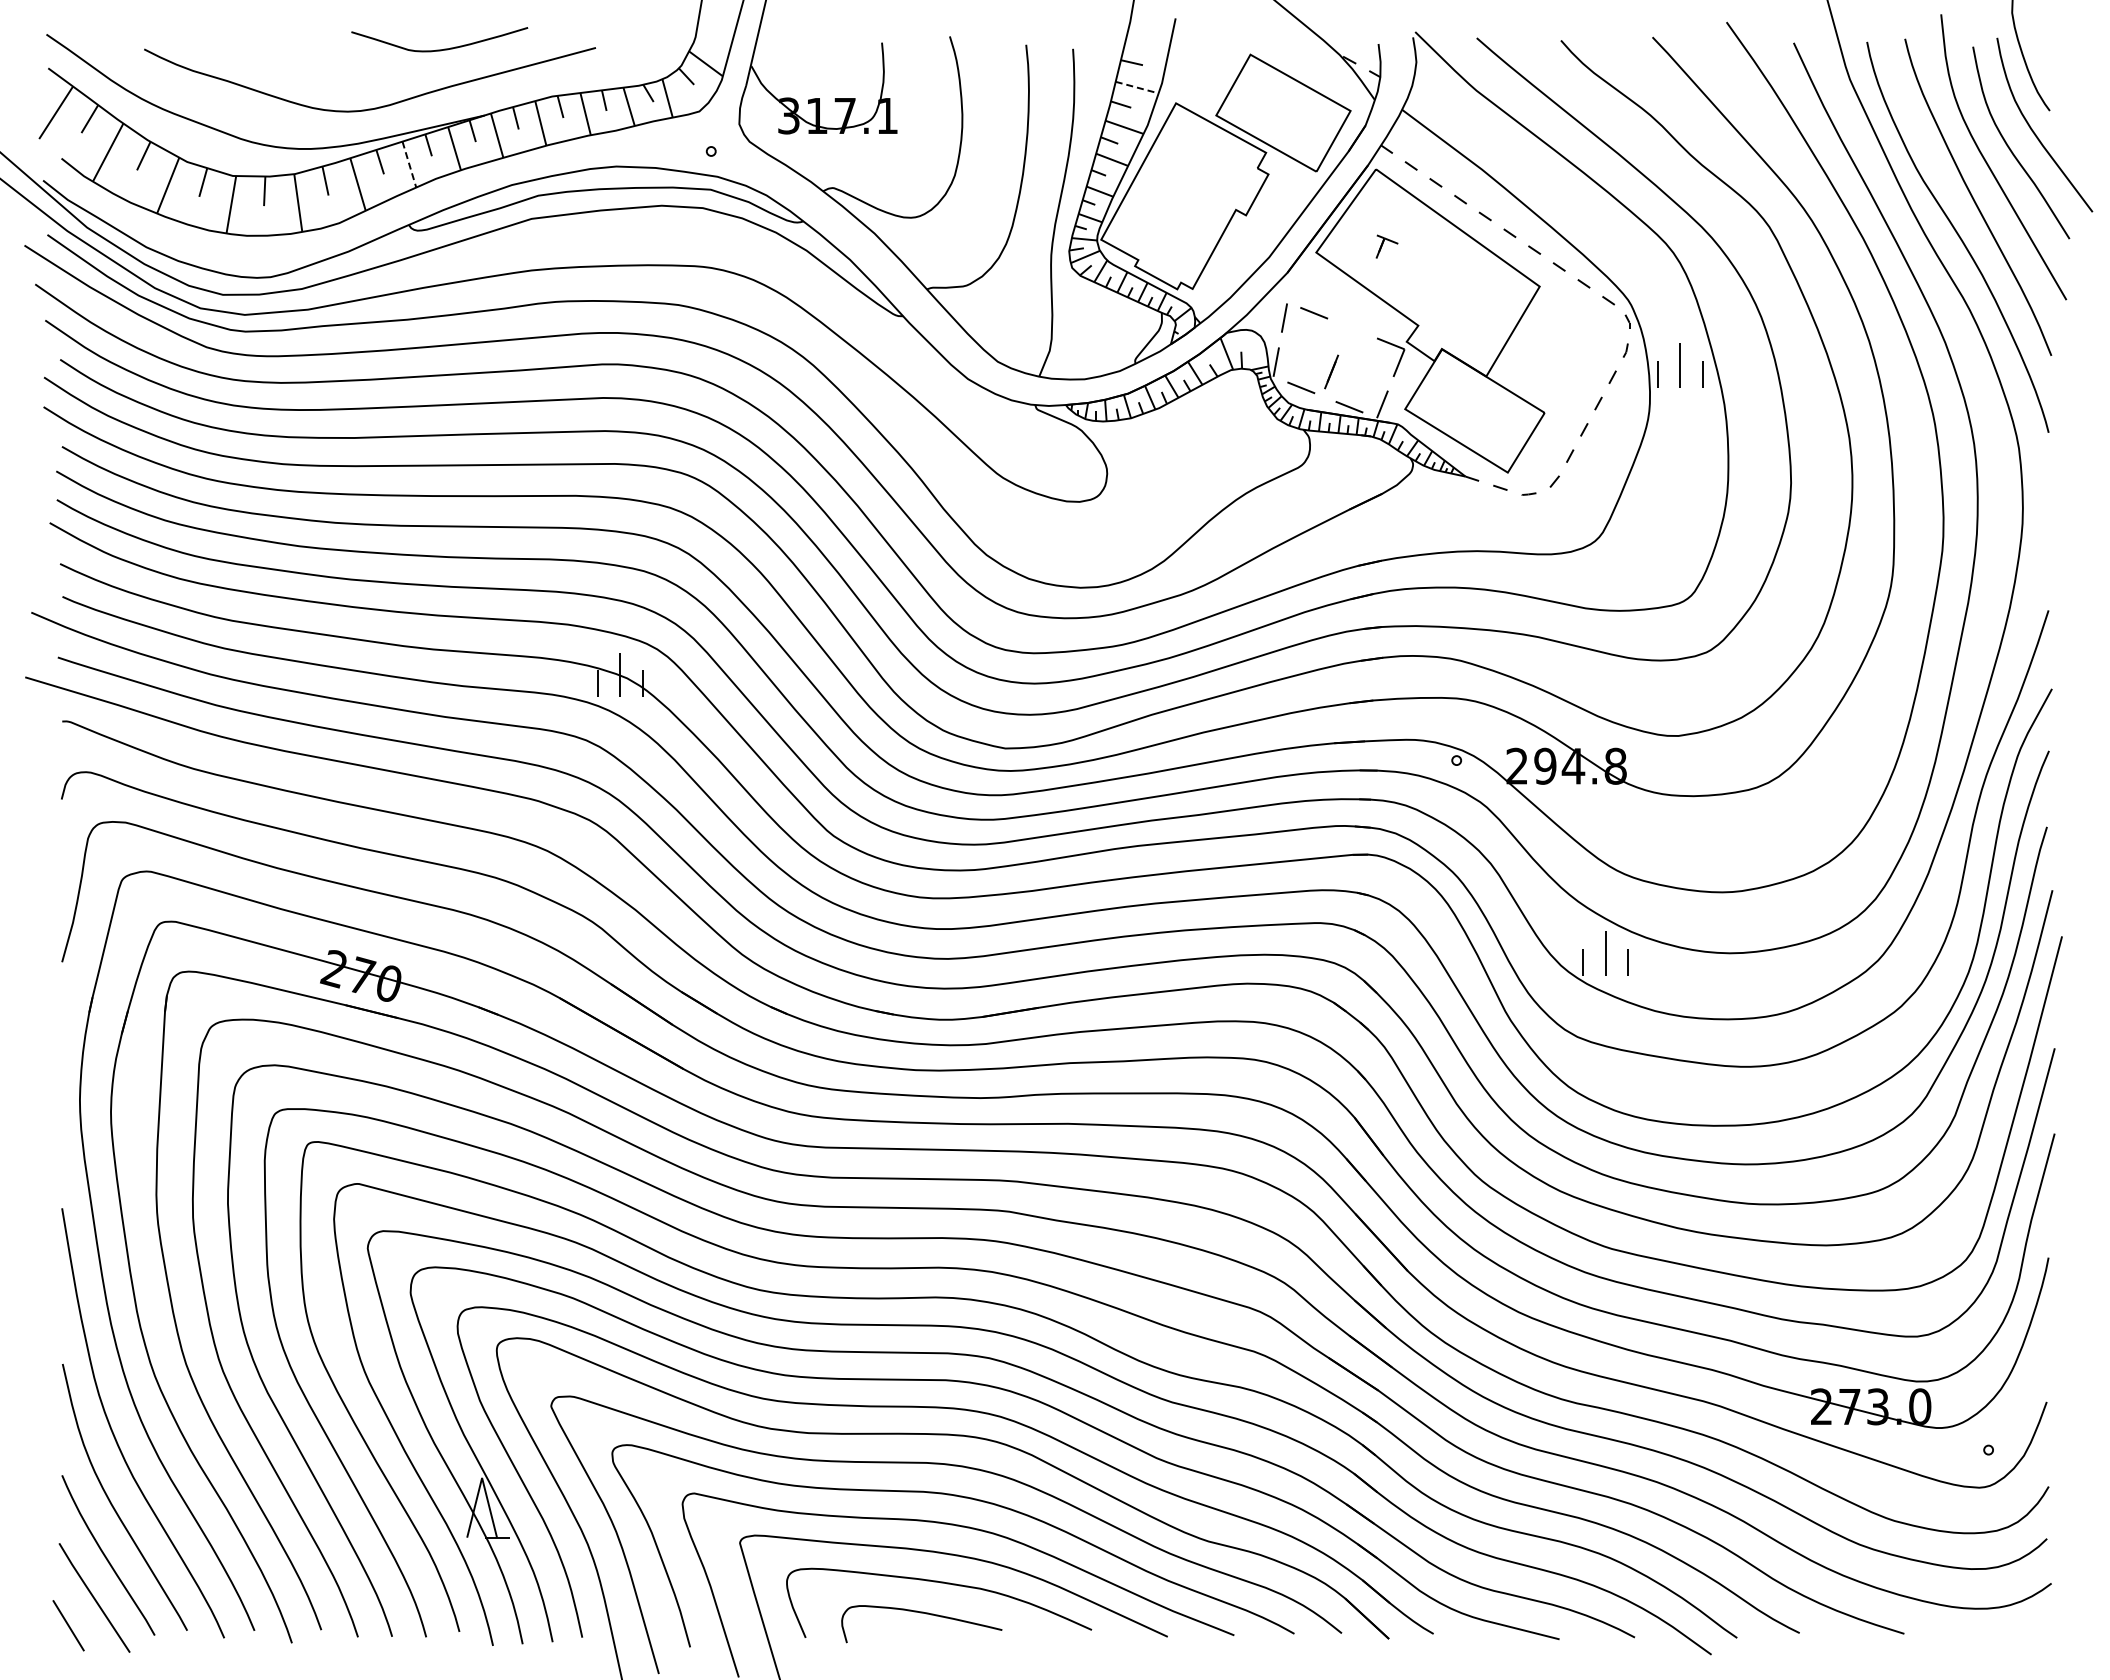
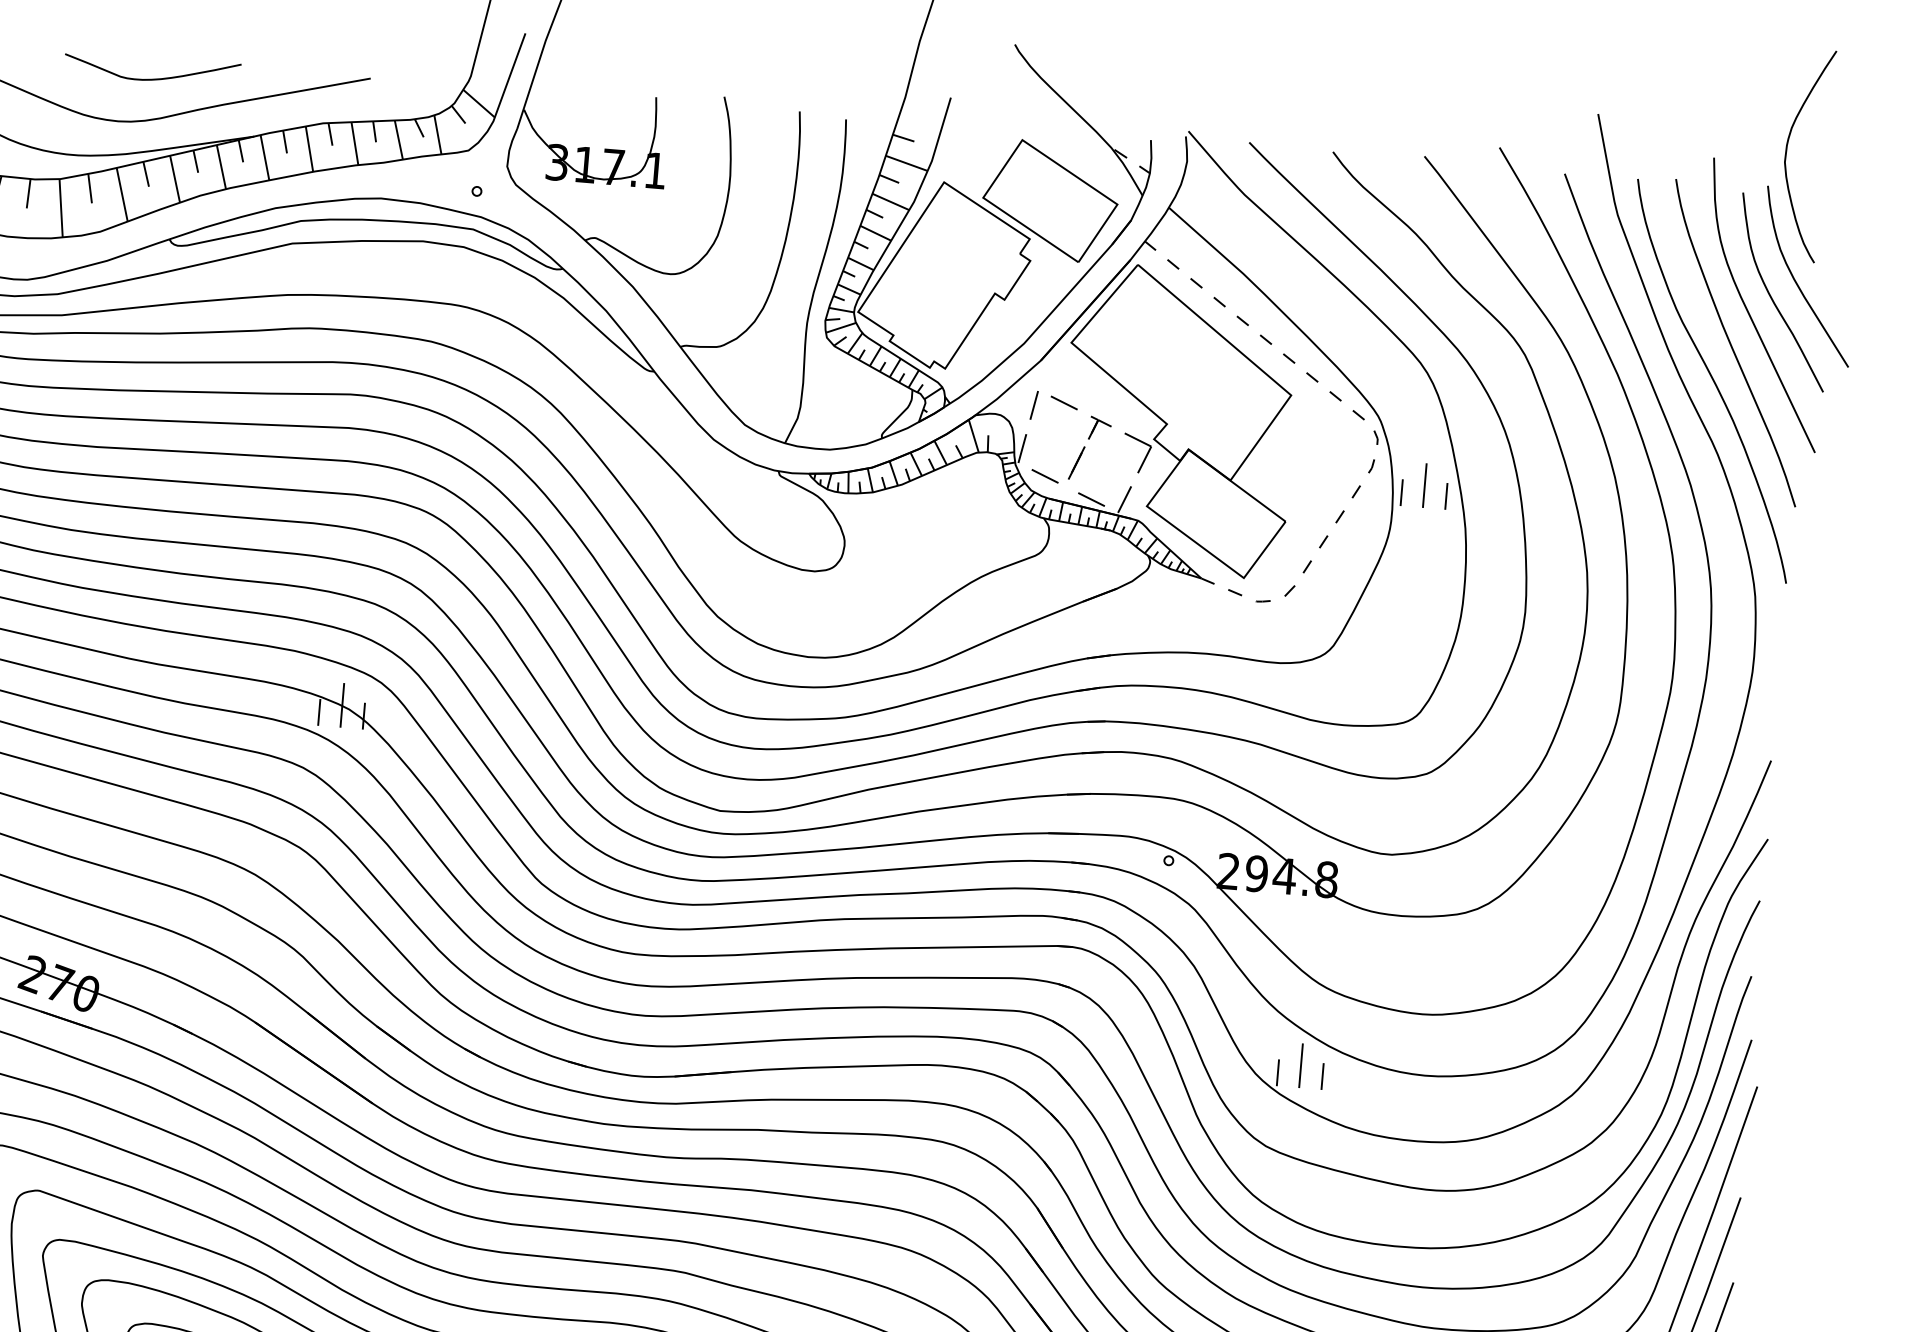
curve: (439, 49) -> (151, 78), moved
line: (1137, 87) -> (907, 163), dashed -> solid
line: (409, 164) -> (175, 179), dashed -> solid
part: (1386, 246) -> (1099, 428), moved

